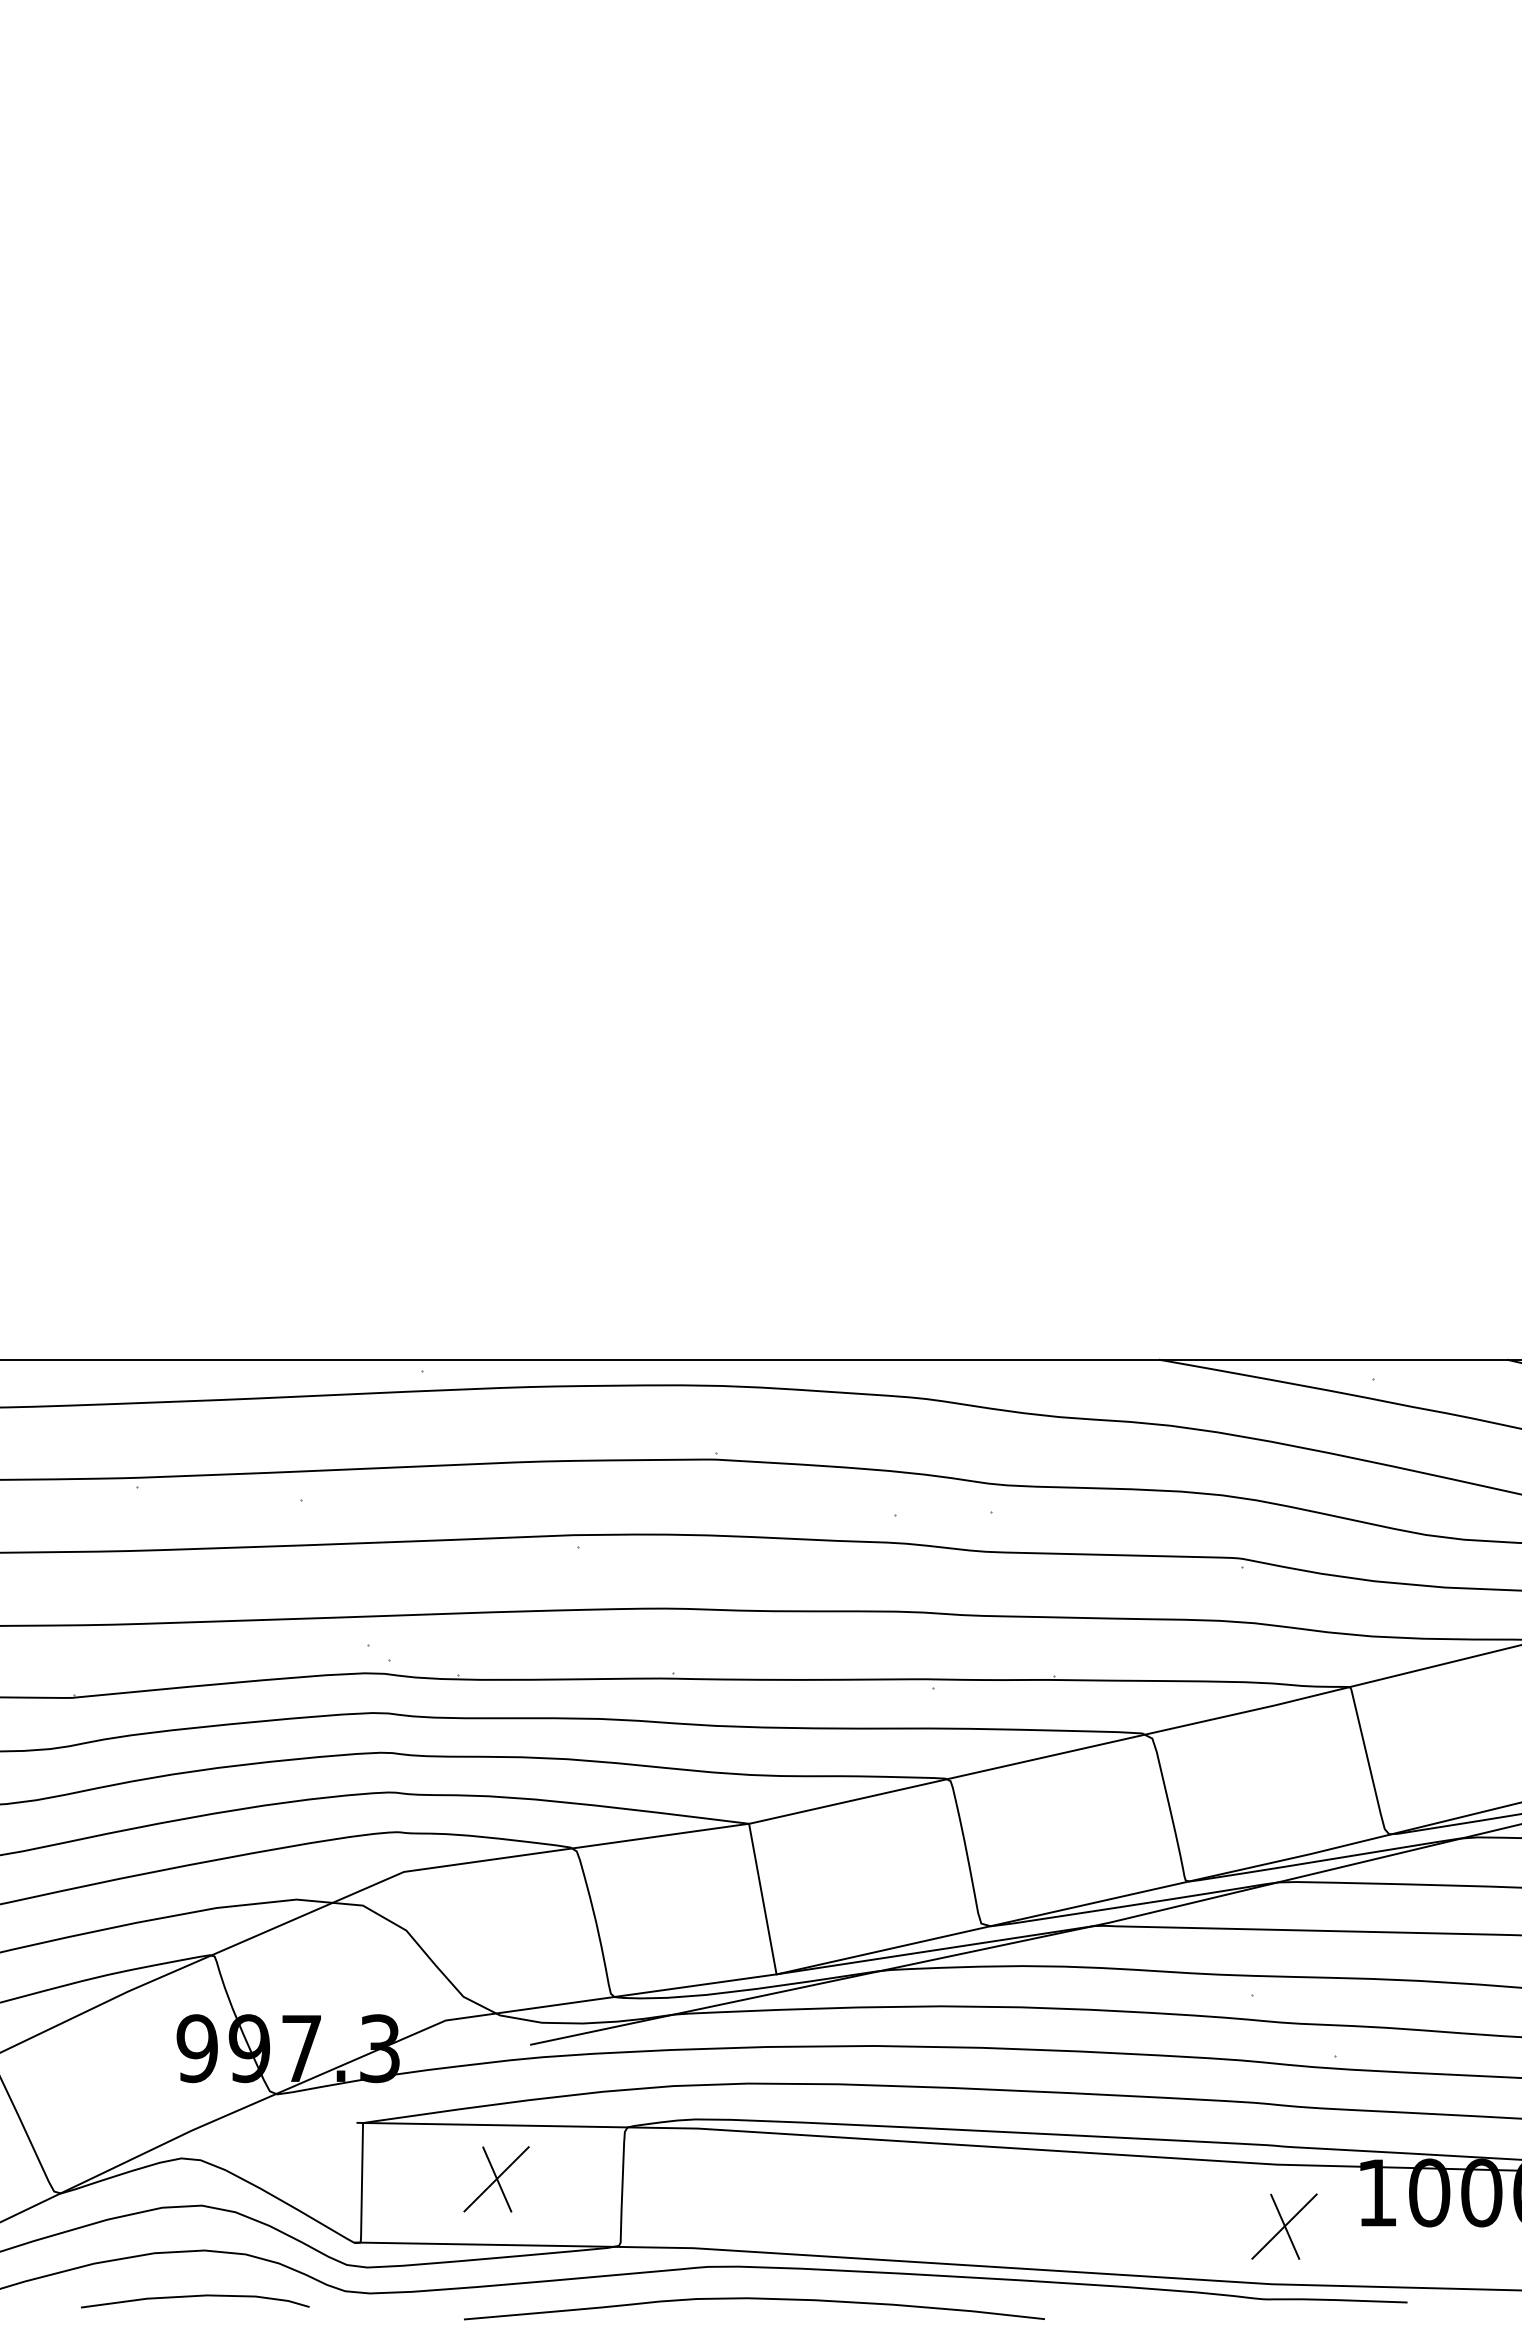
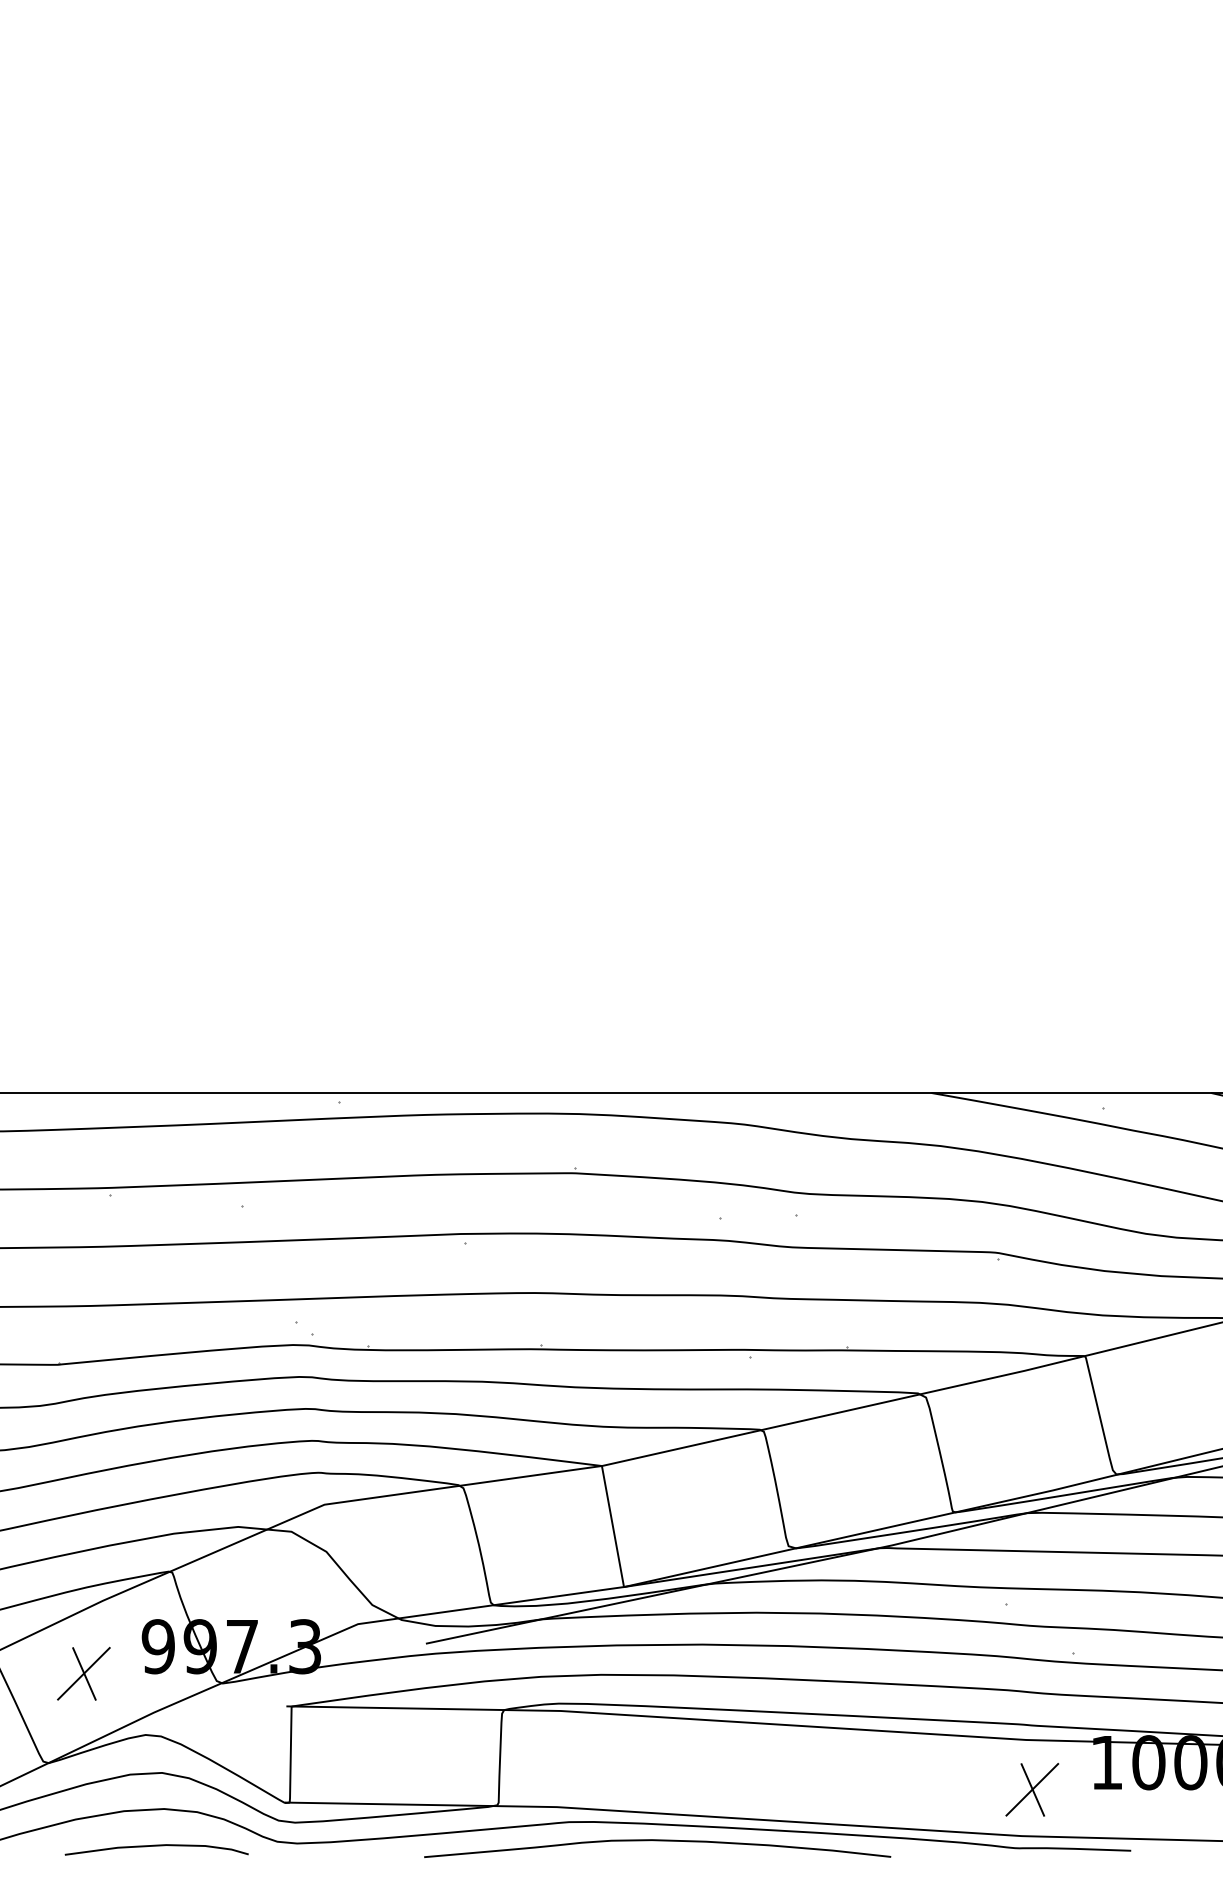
part: (496, 2179) -> (83, 1673), moved
curve: (754, 2299) -> (657, 1841), moved

